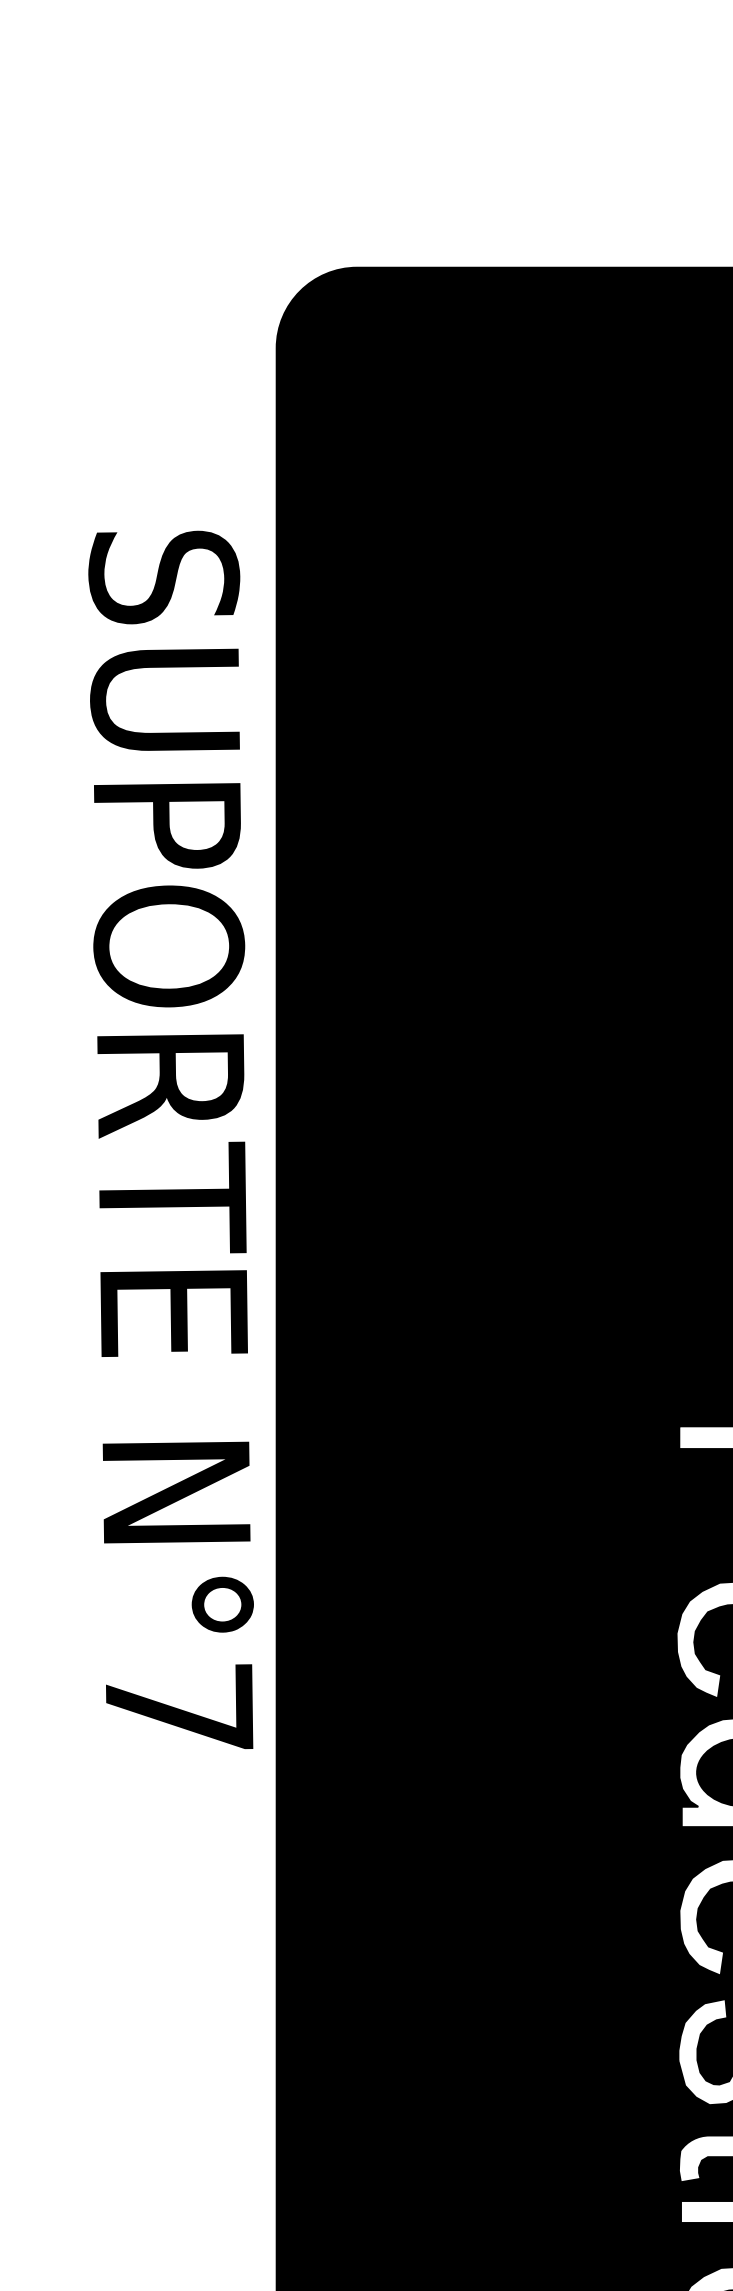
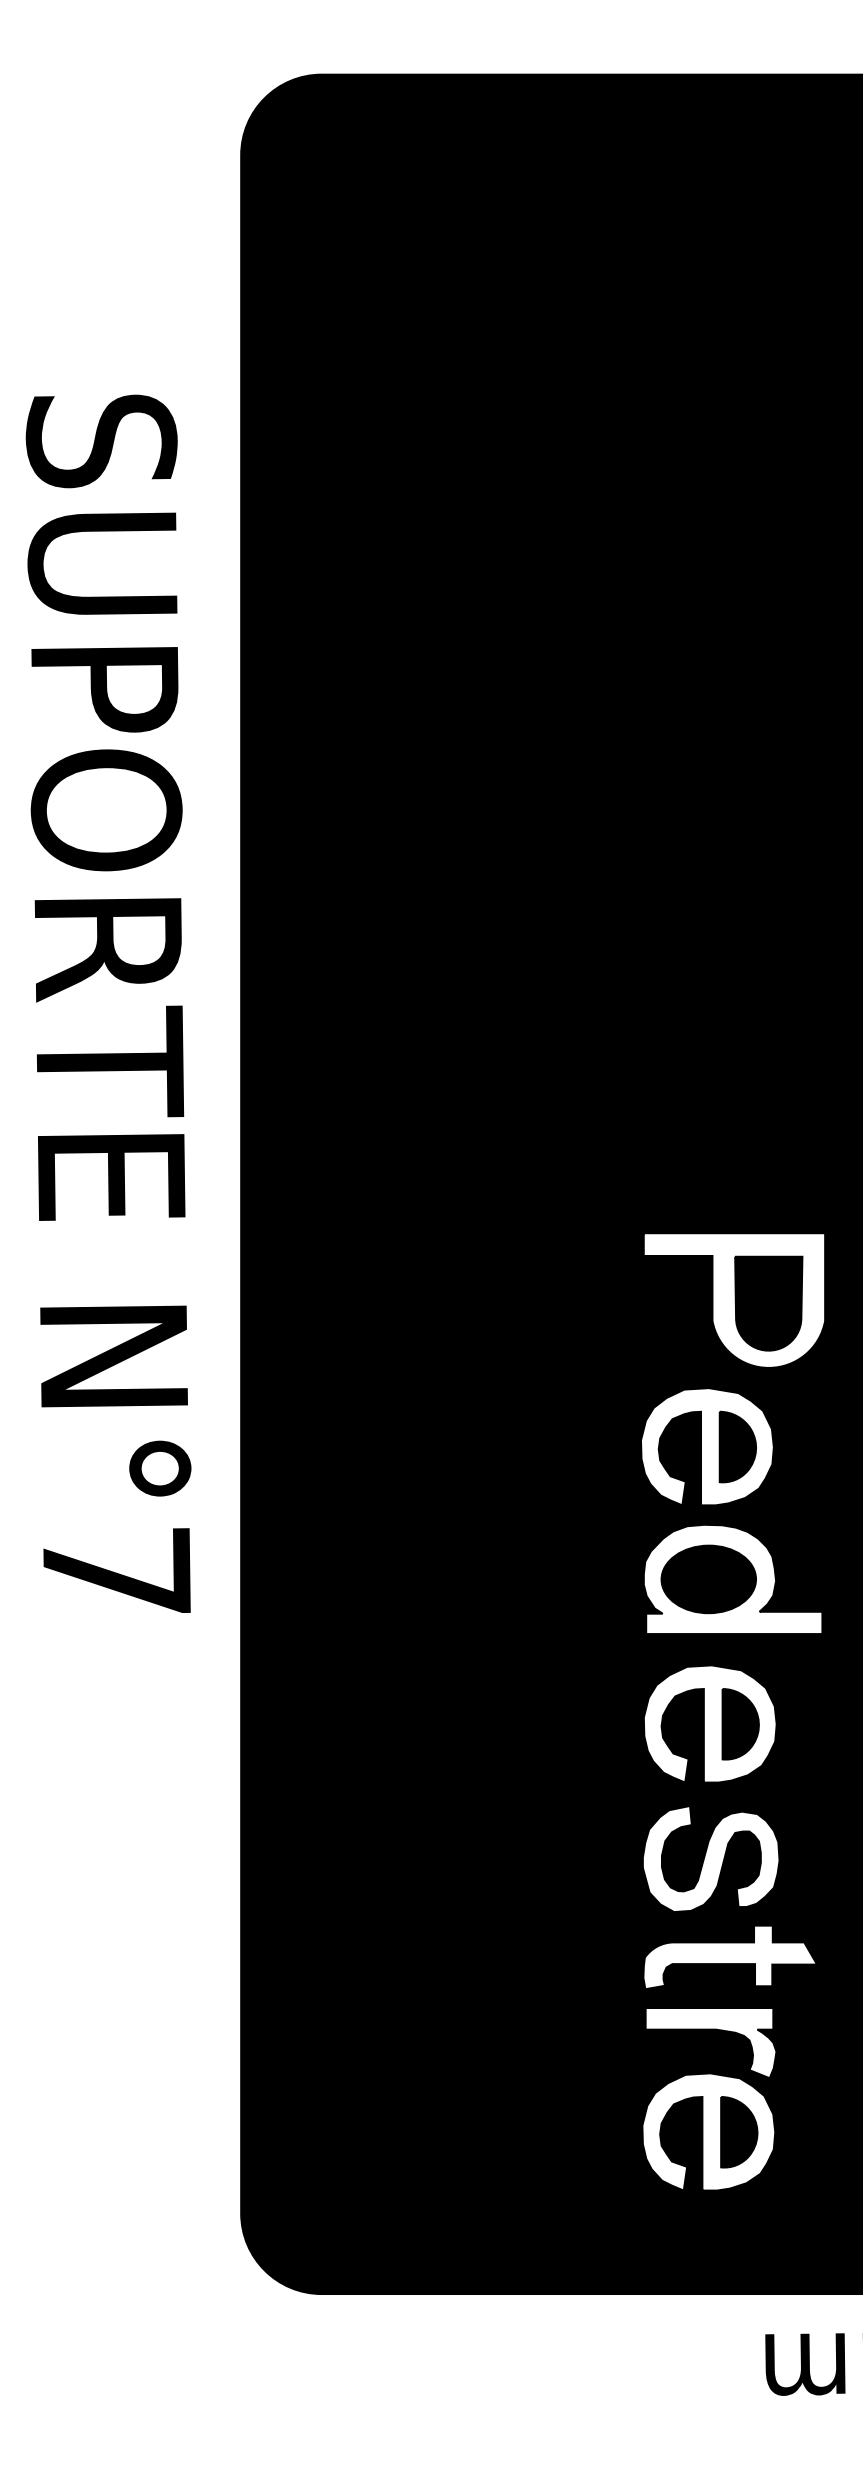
text: (171, 1139) -> (108, 1003), moved

